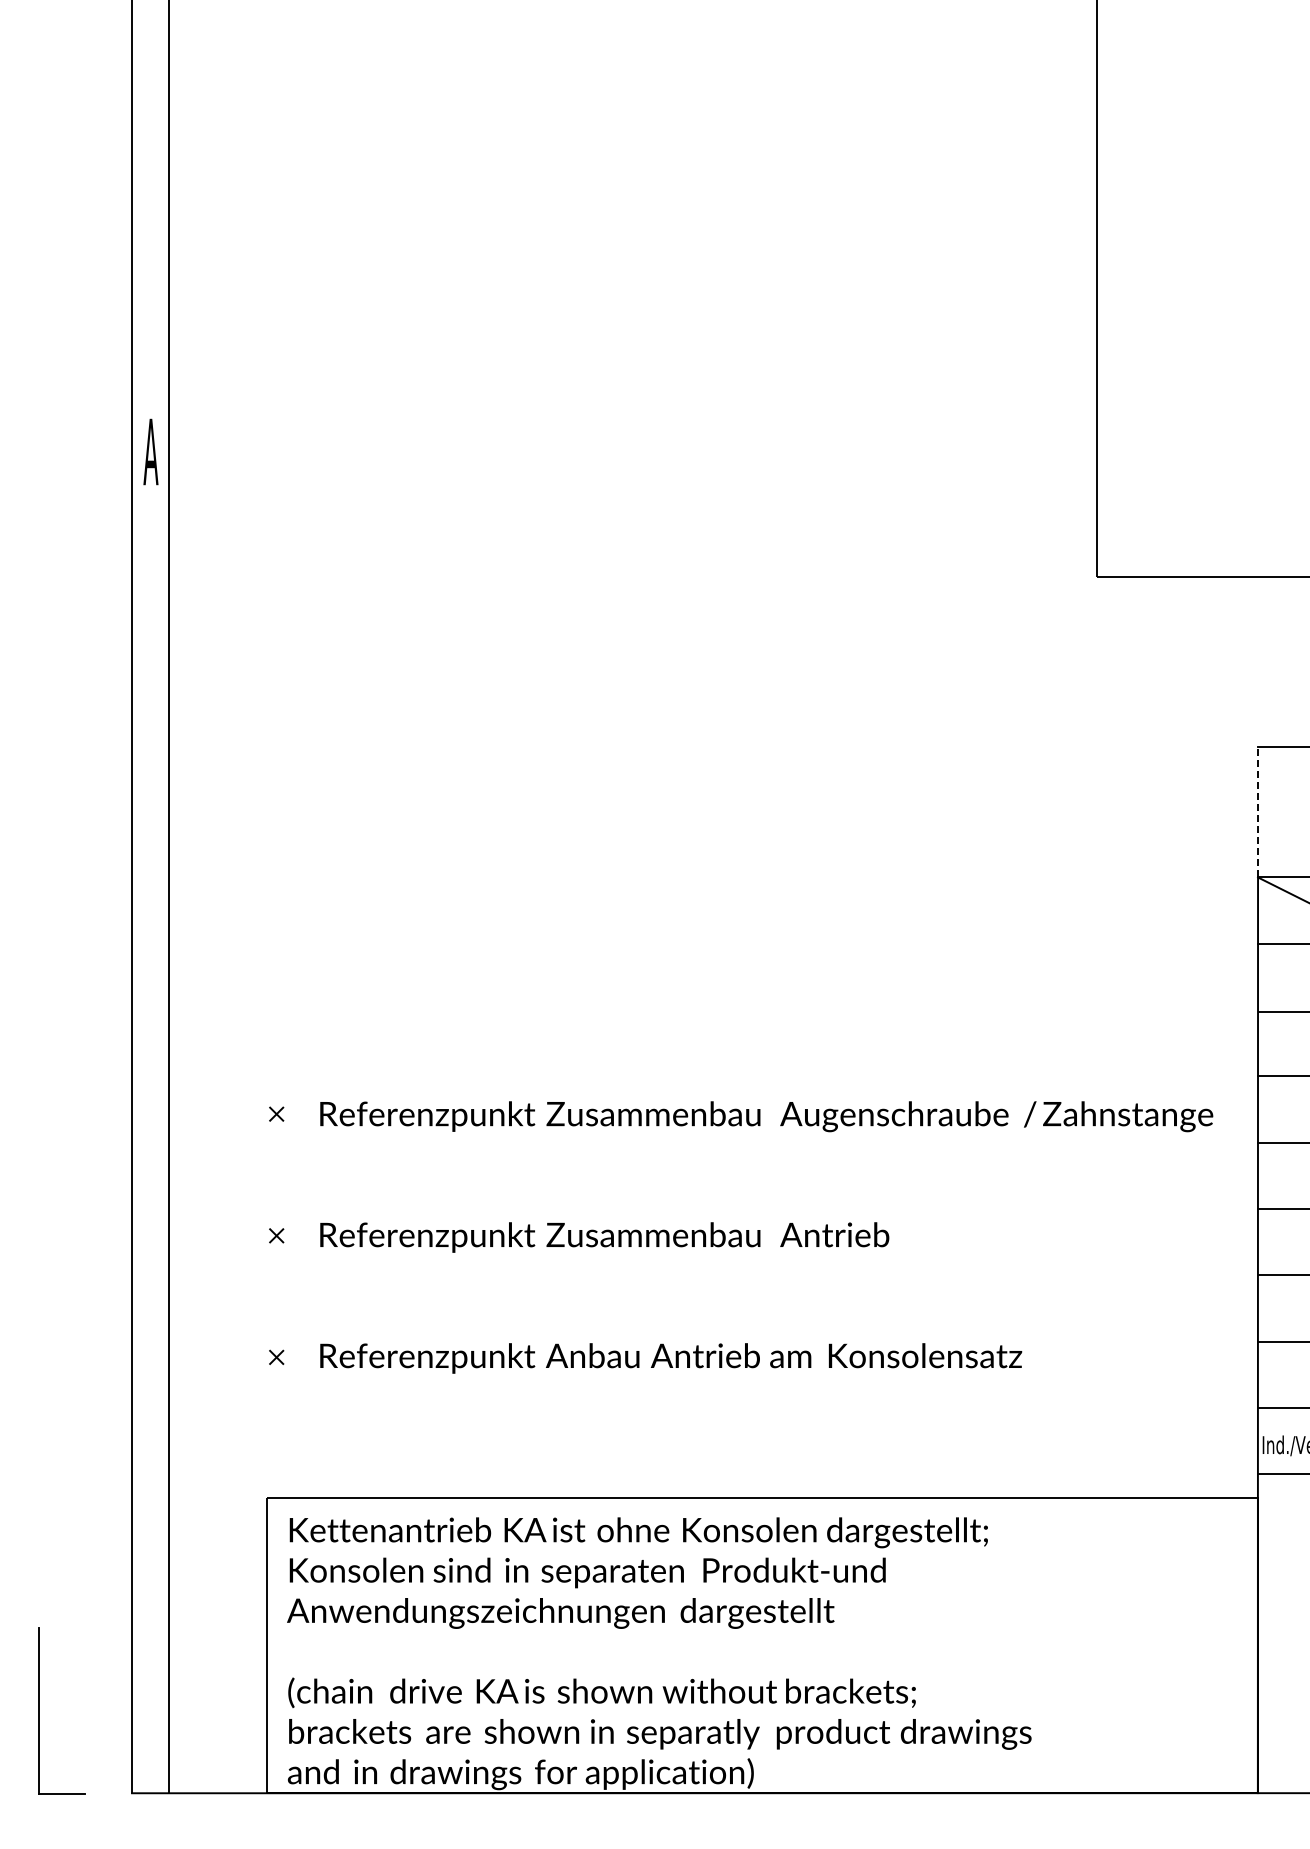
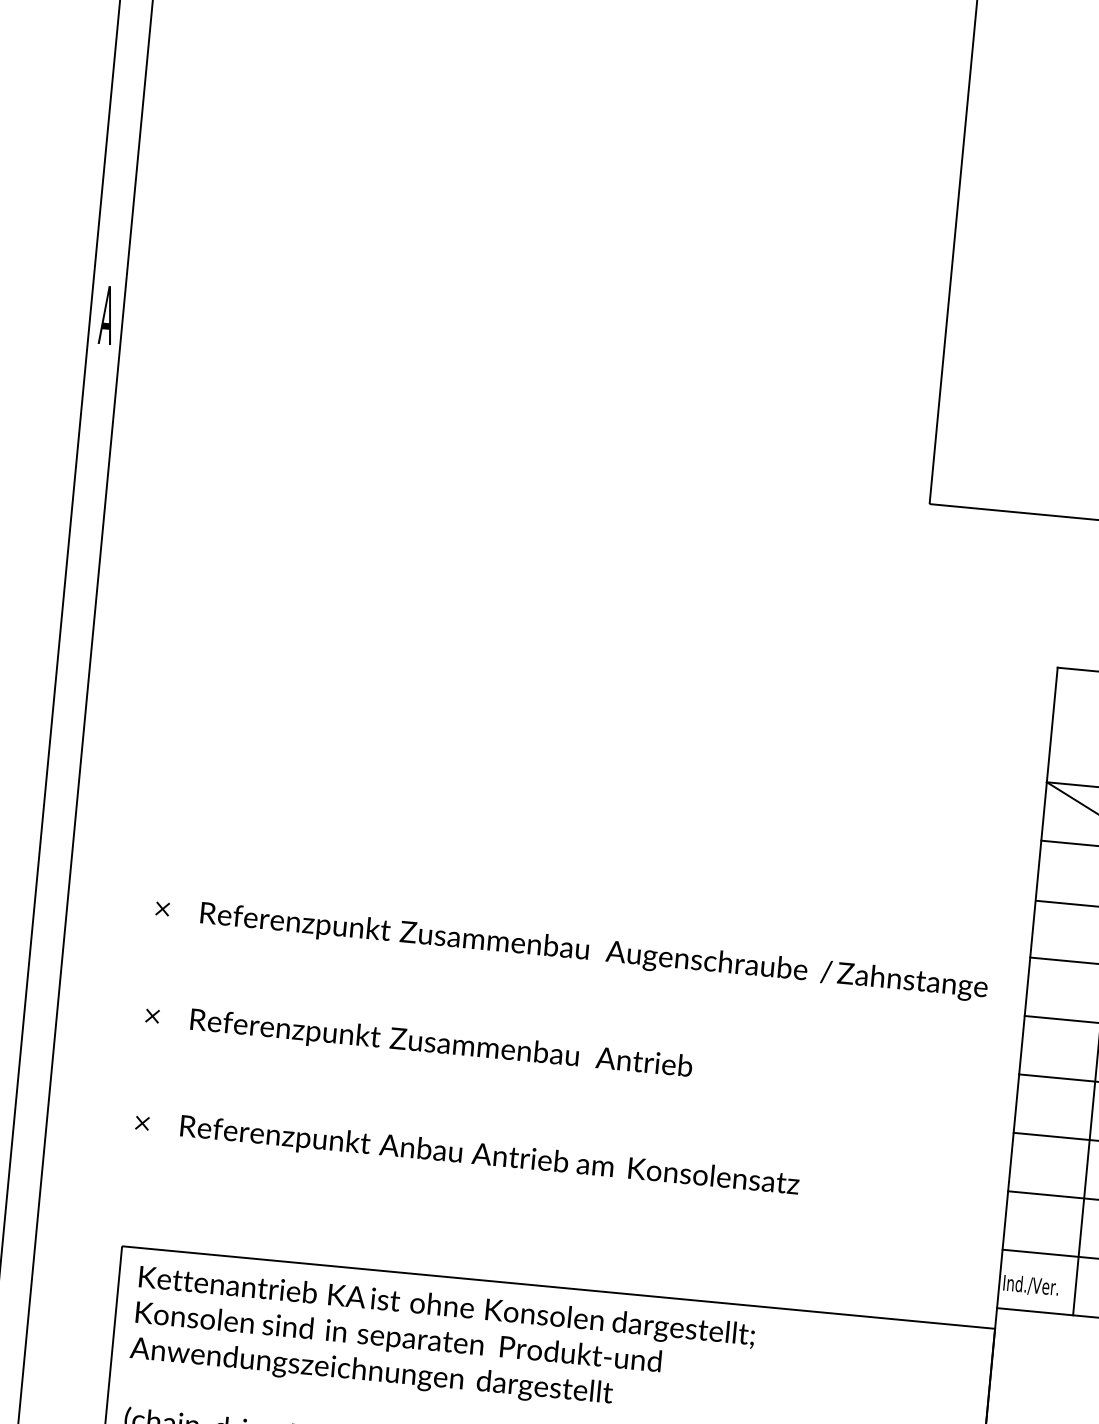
line: (1258, 811) -> (1052, 724), dashed -> solid

